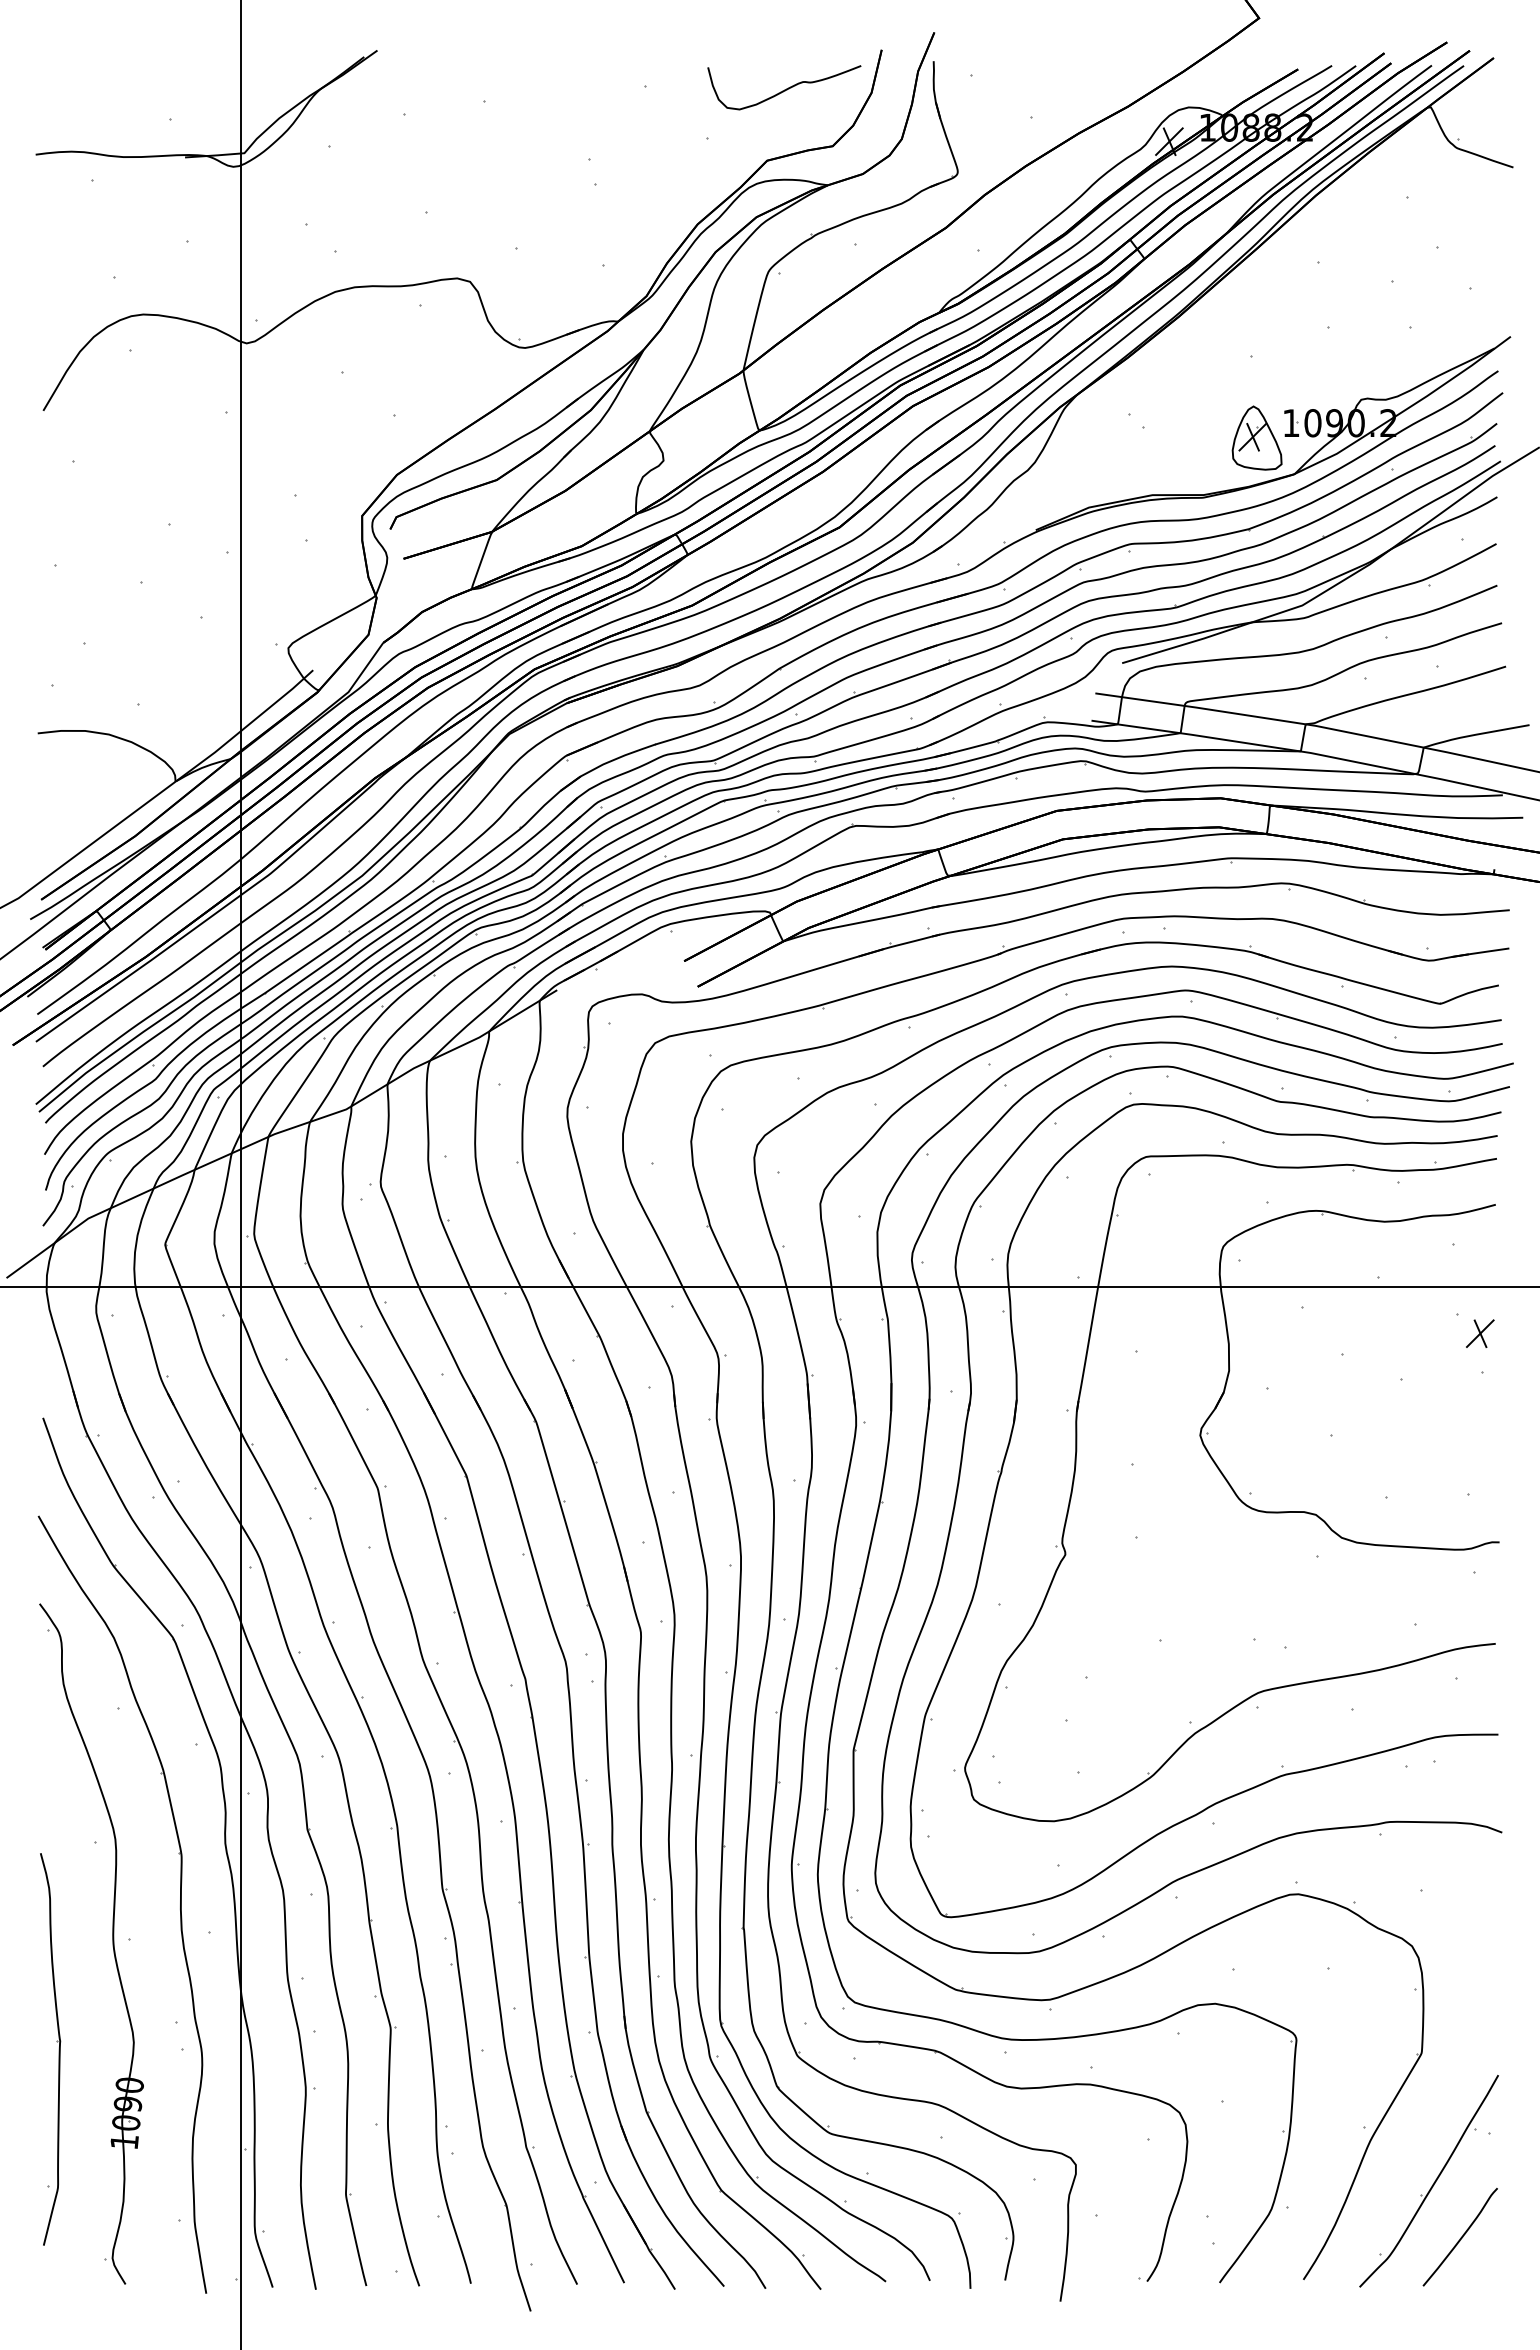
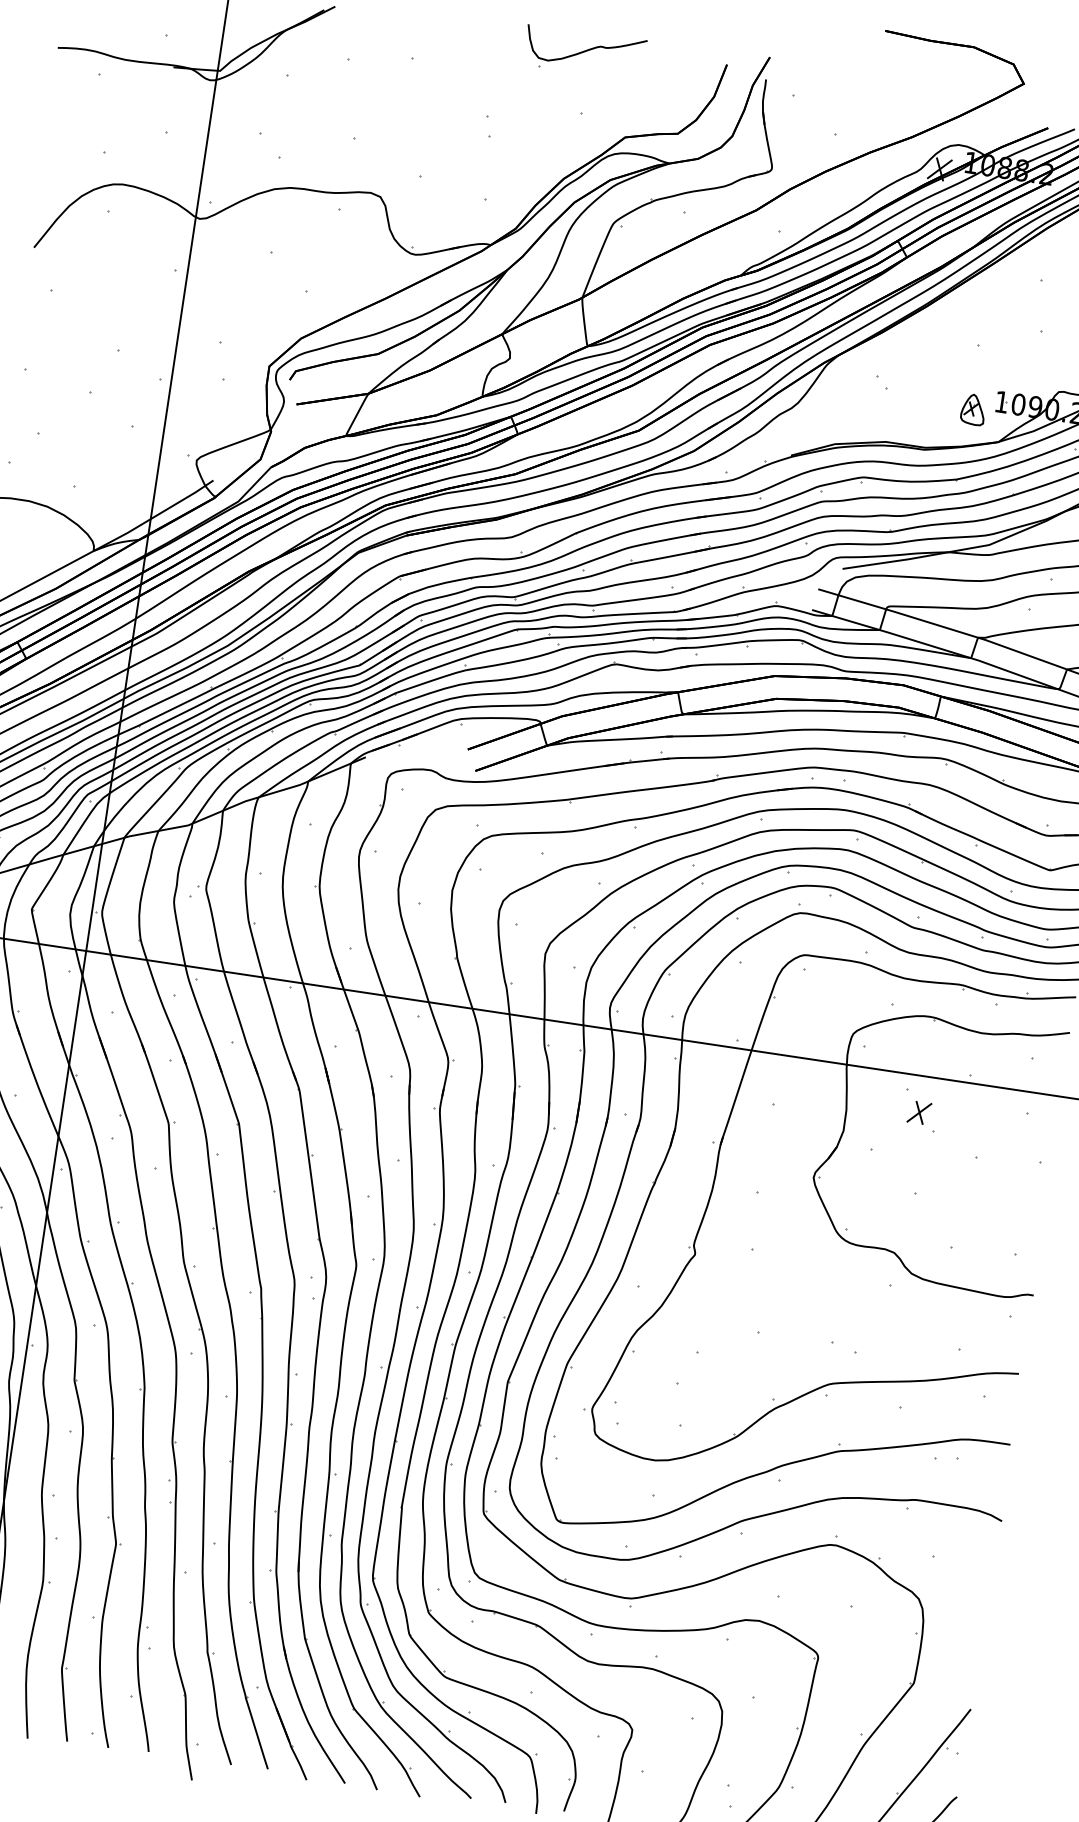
curve: (784, 89) -> (585, 50), moved
part: (1256, 437) -> (973, 409), size x0.6
part: (1480, 1333) -> (919, 1112), moved

